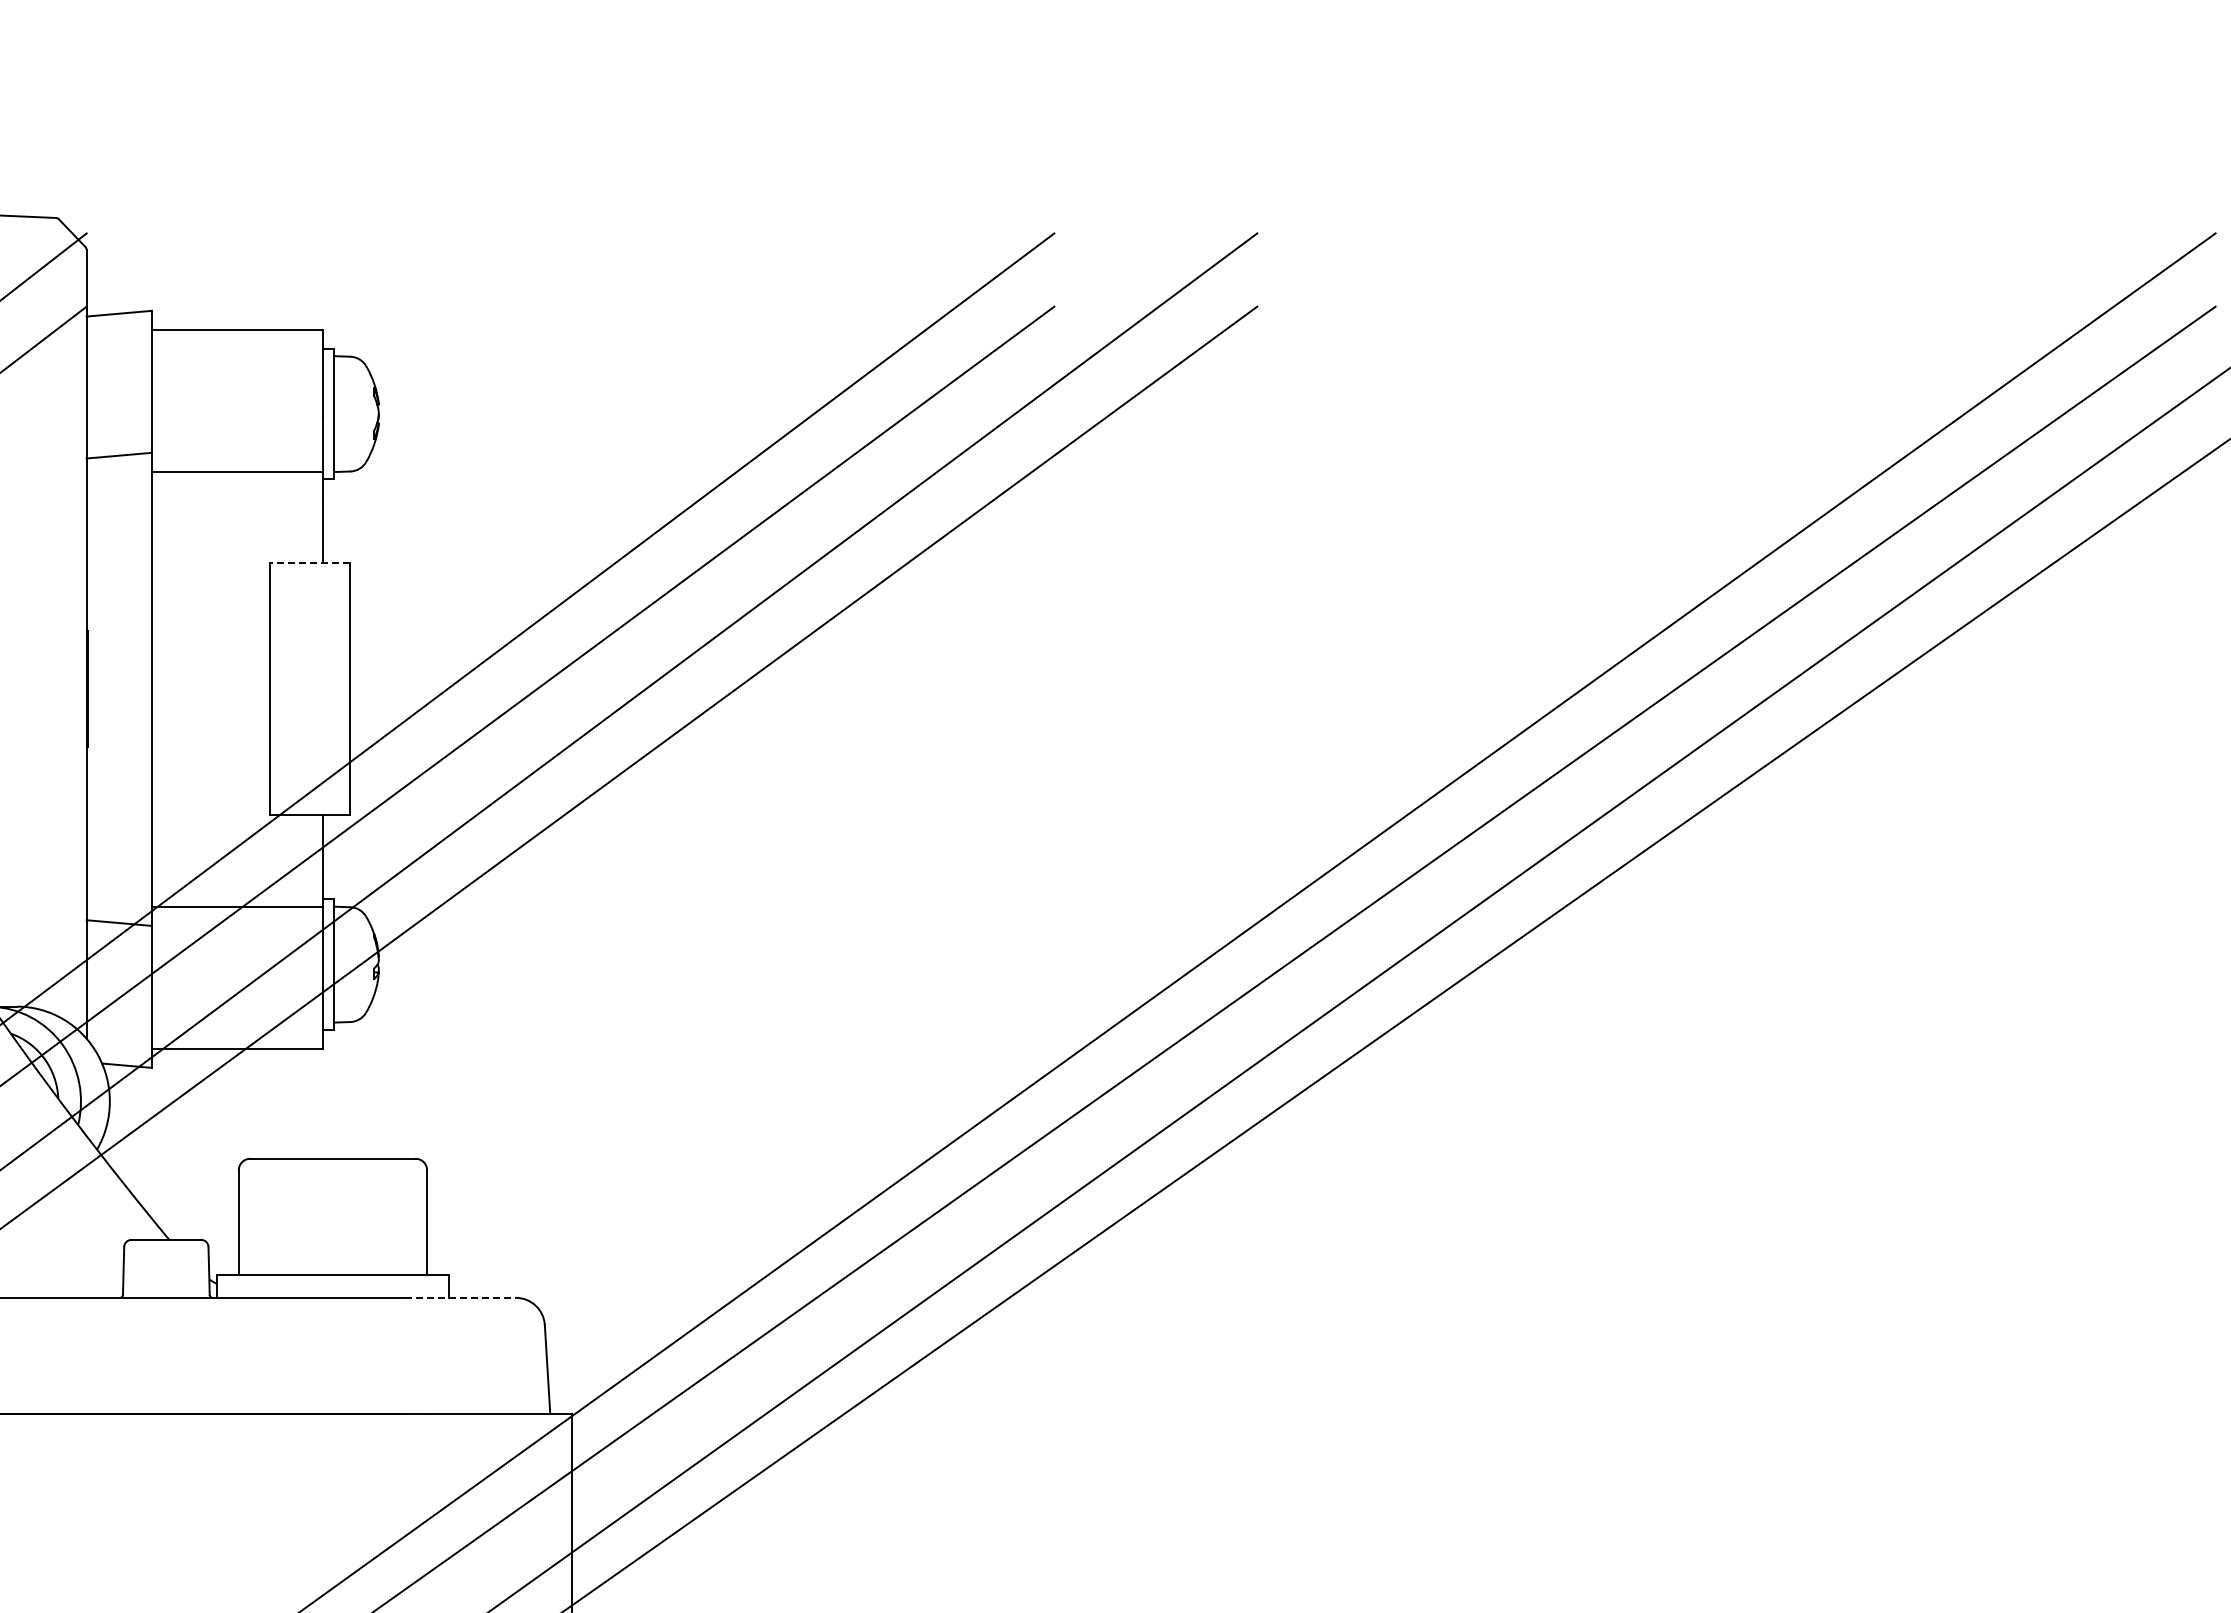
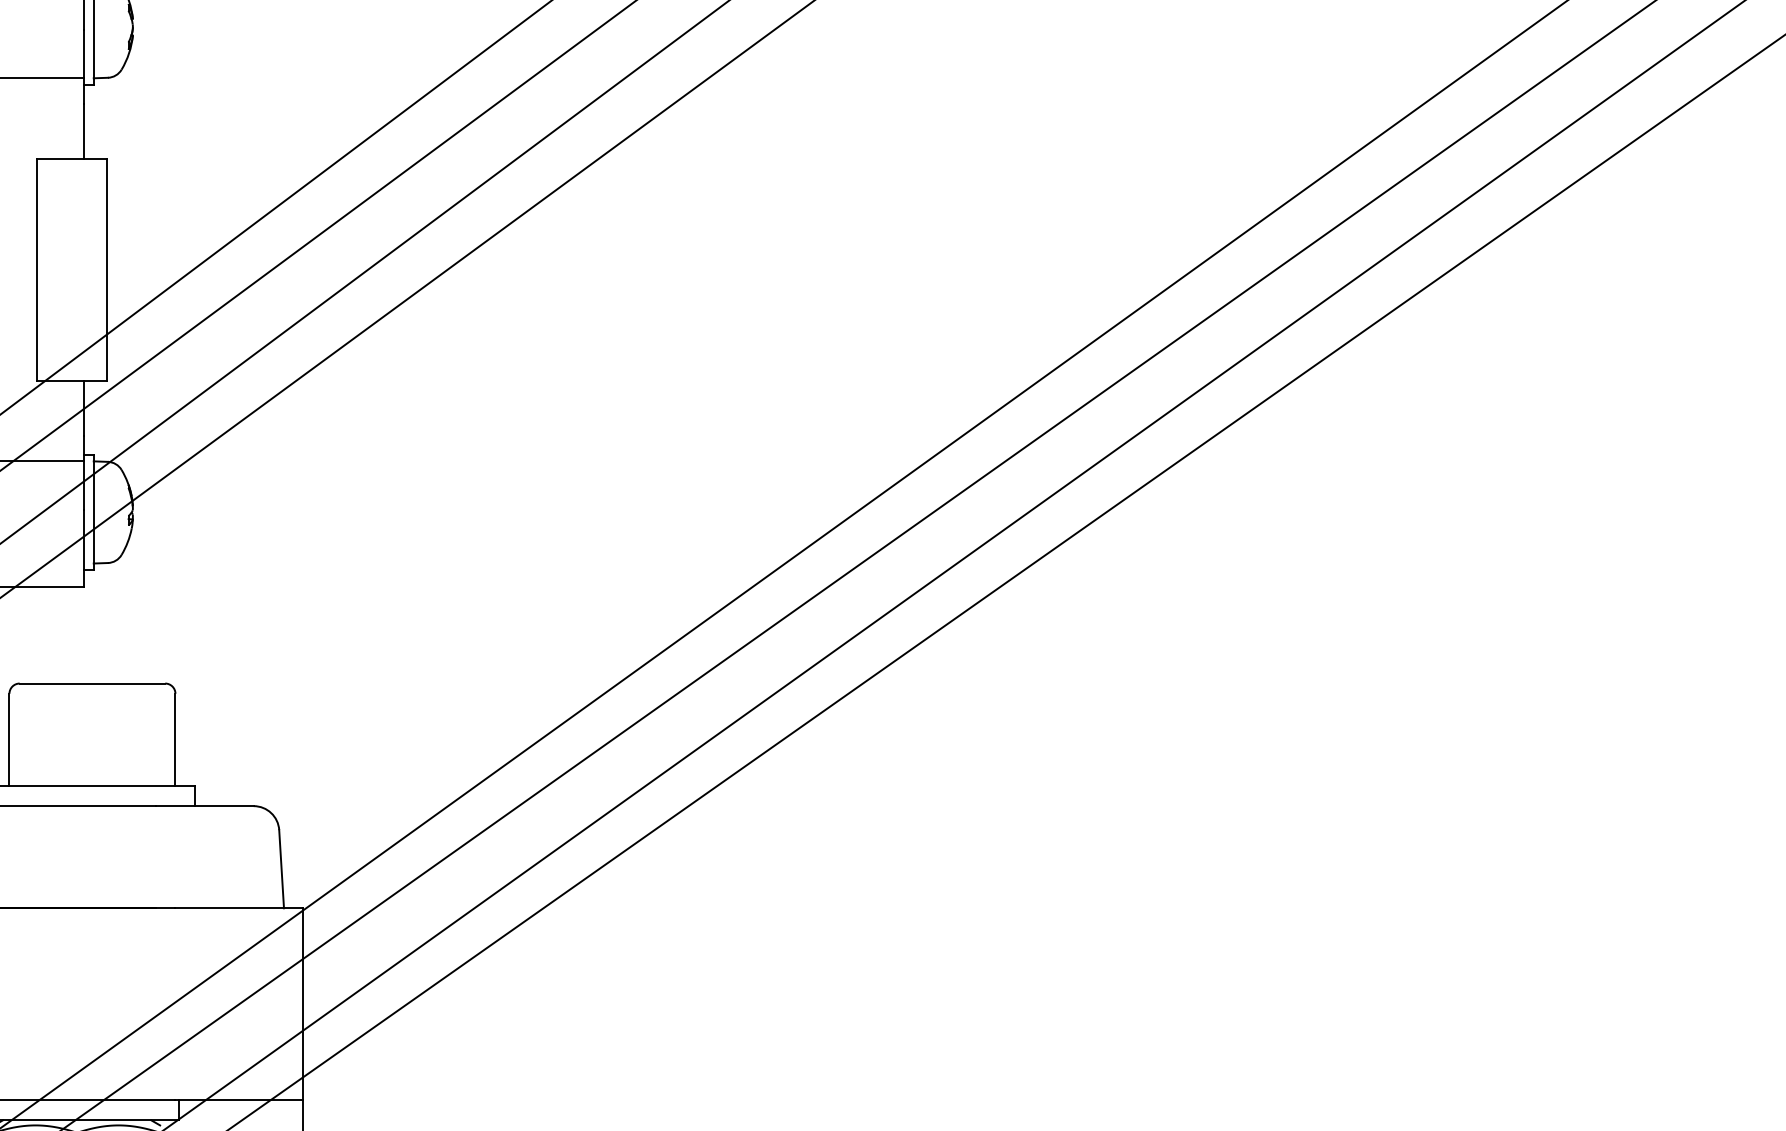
line: (309, 563) -> (71, 158), dashed -> solid
line: (461, 1297) -> (205, 805), dashed -> solid

